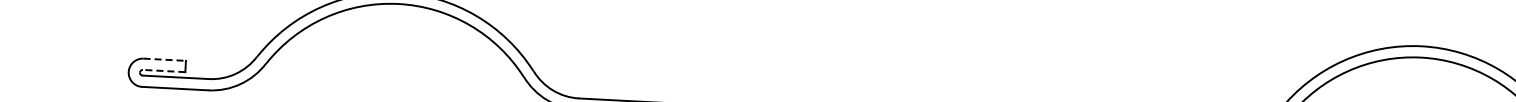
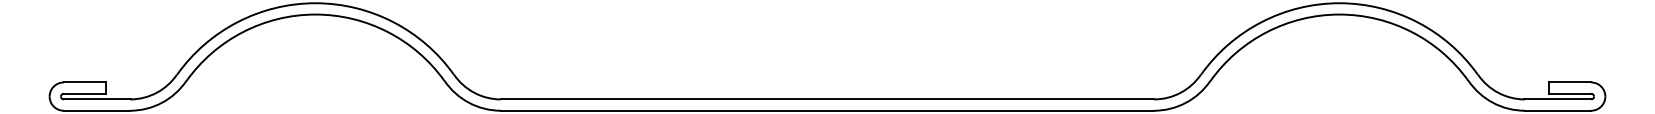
line: (165, 59) -> (85, 82), dashed -> solid
line: (163, 70) -> (84, 93), dashed -> solid

